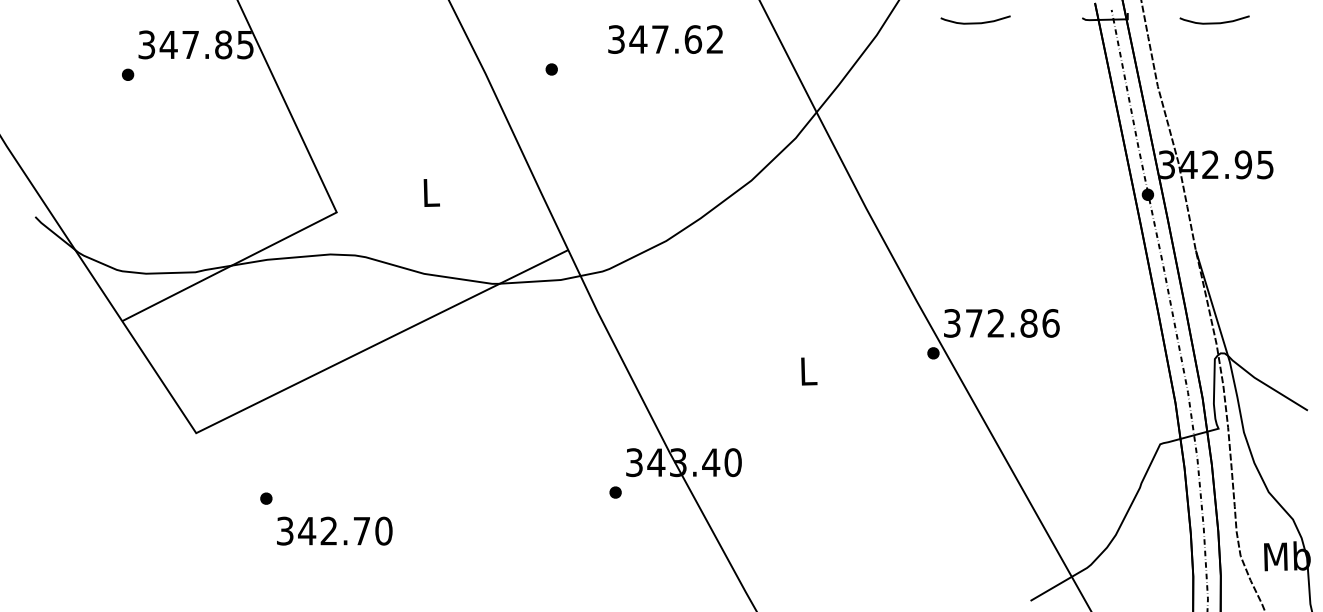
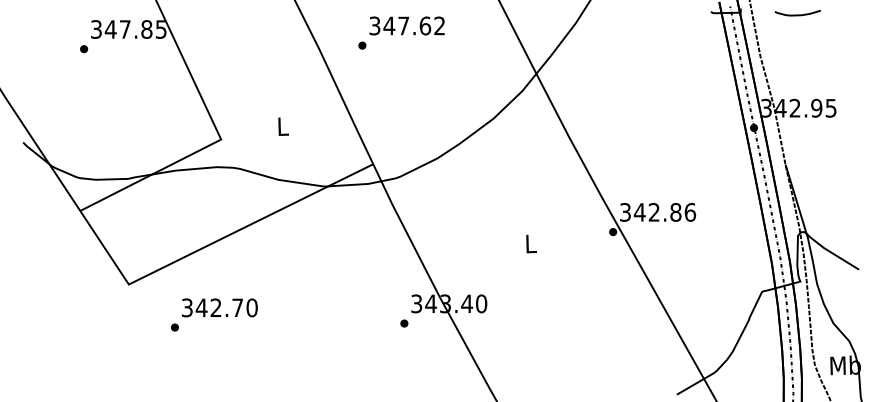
curve: (975, 22) -> (640, 14), removed
text: (664, 38) -> (406, 25), moved
text: (973, 323) -> (639, 212), 372.86 -> 342.86
text: (334, 530) -> (219, 307), moved

